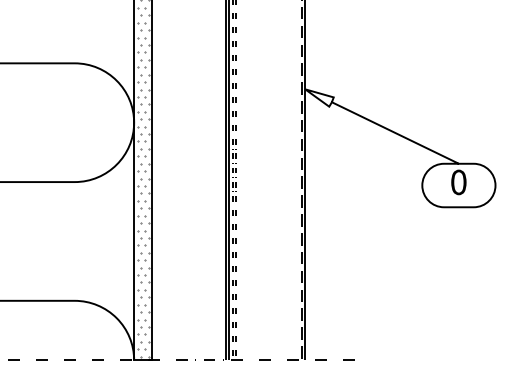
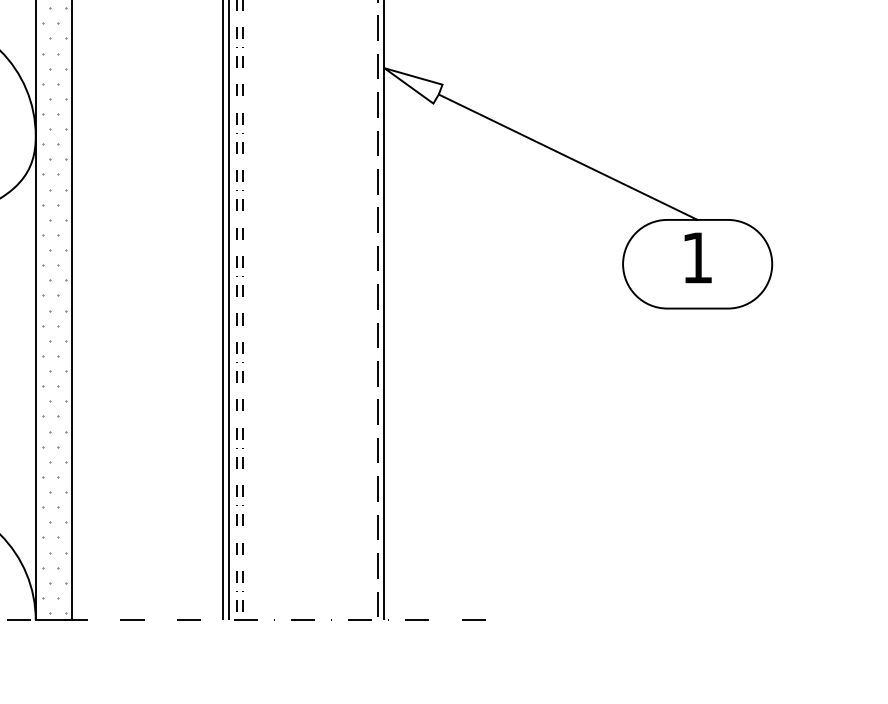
text: (458, 182) -> (696, 258), 0 -> 1

